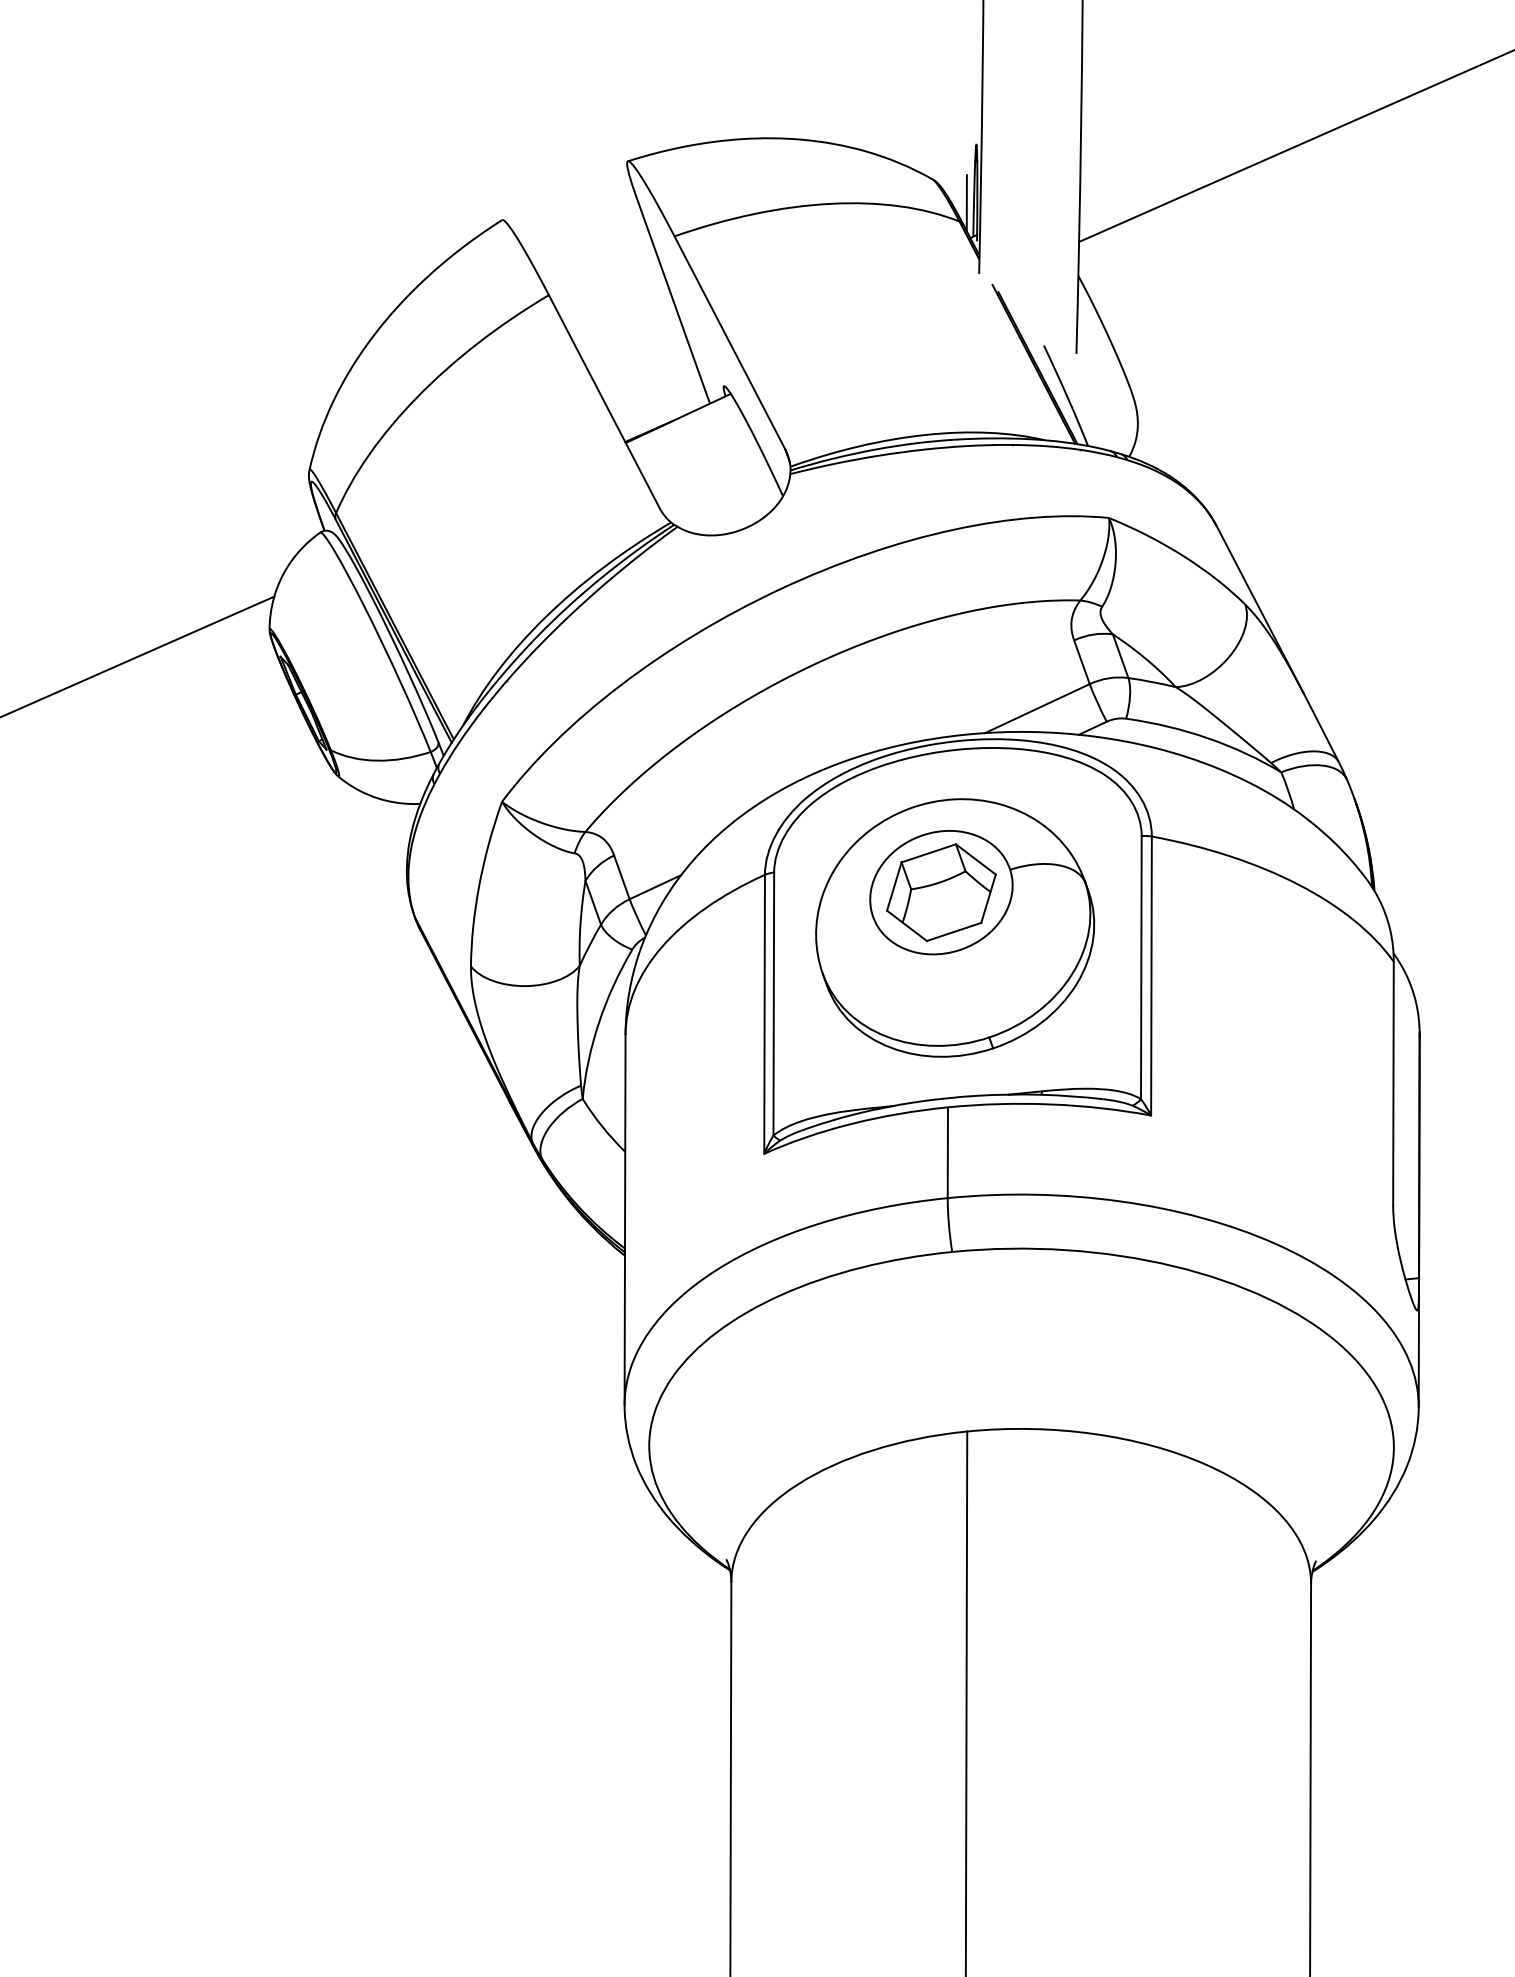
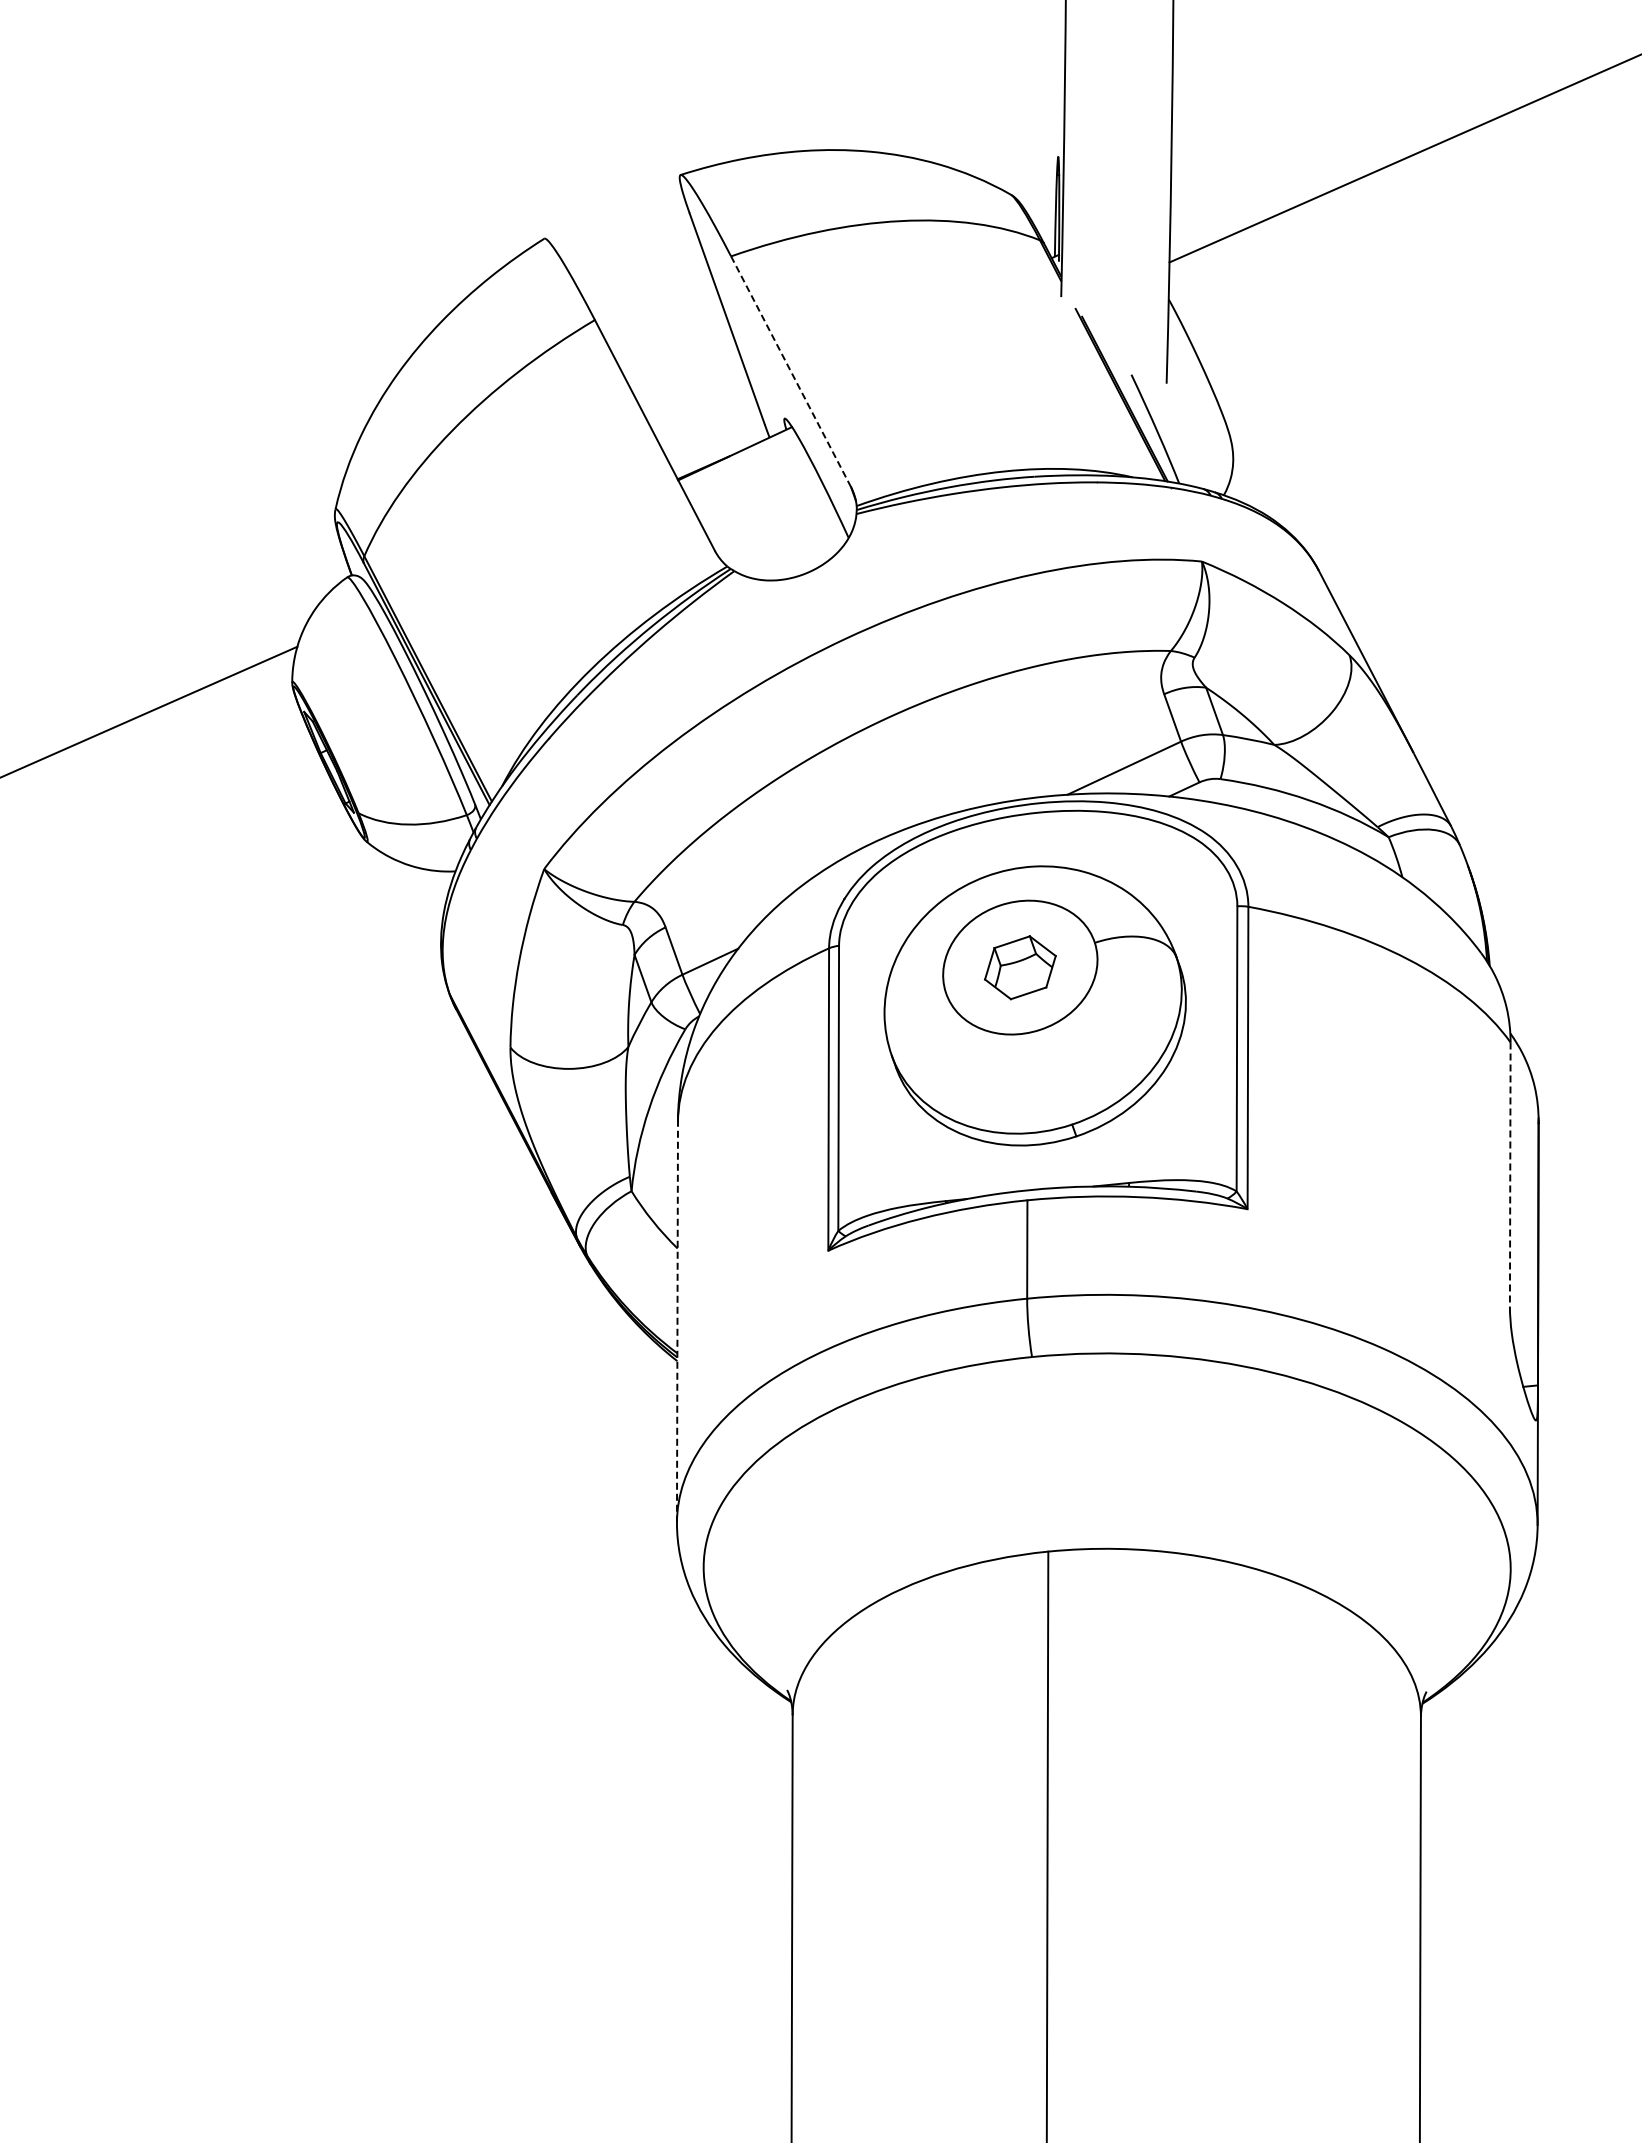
line: (966, 203) -> (1047, 220), removed
line: (730, 343) -> (791, 372), solid -> dashed
part: (941, 892) -> (1020, 967), size x0.6
line: (1393, 1084) -> (1510, 1175), solid -> dashed
line: (625, 1219) -> (677, 1321), solid -> dashed

